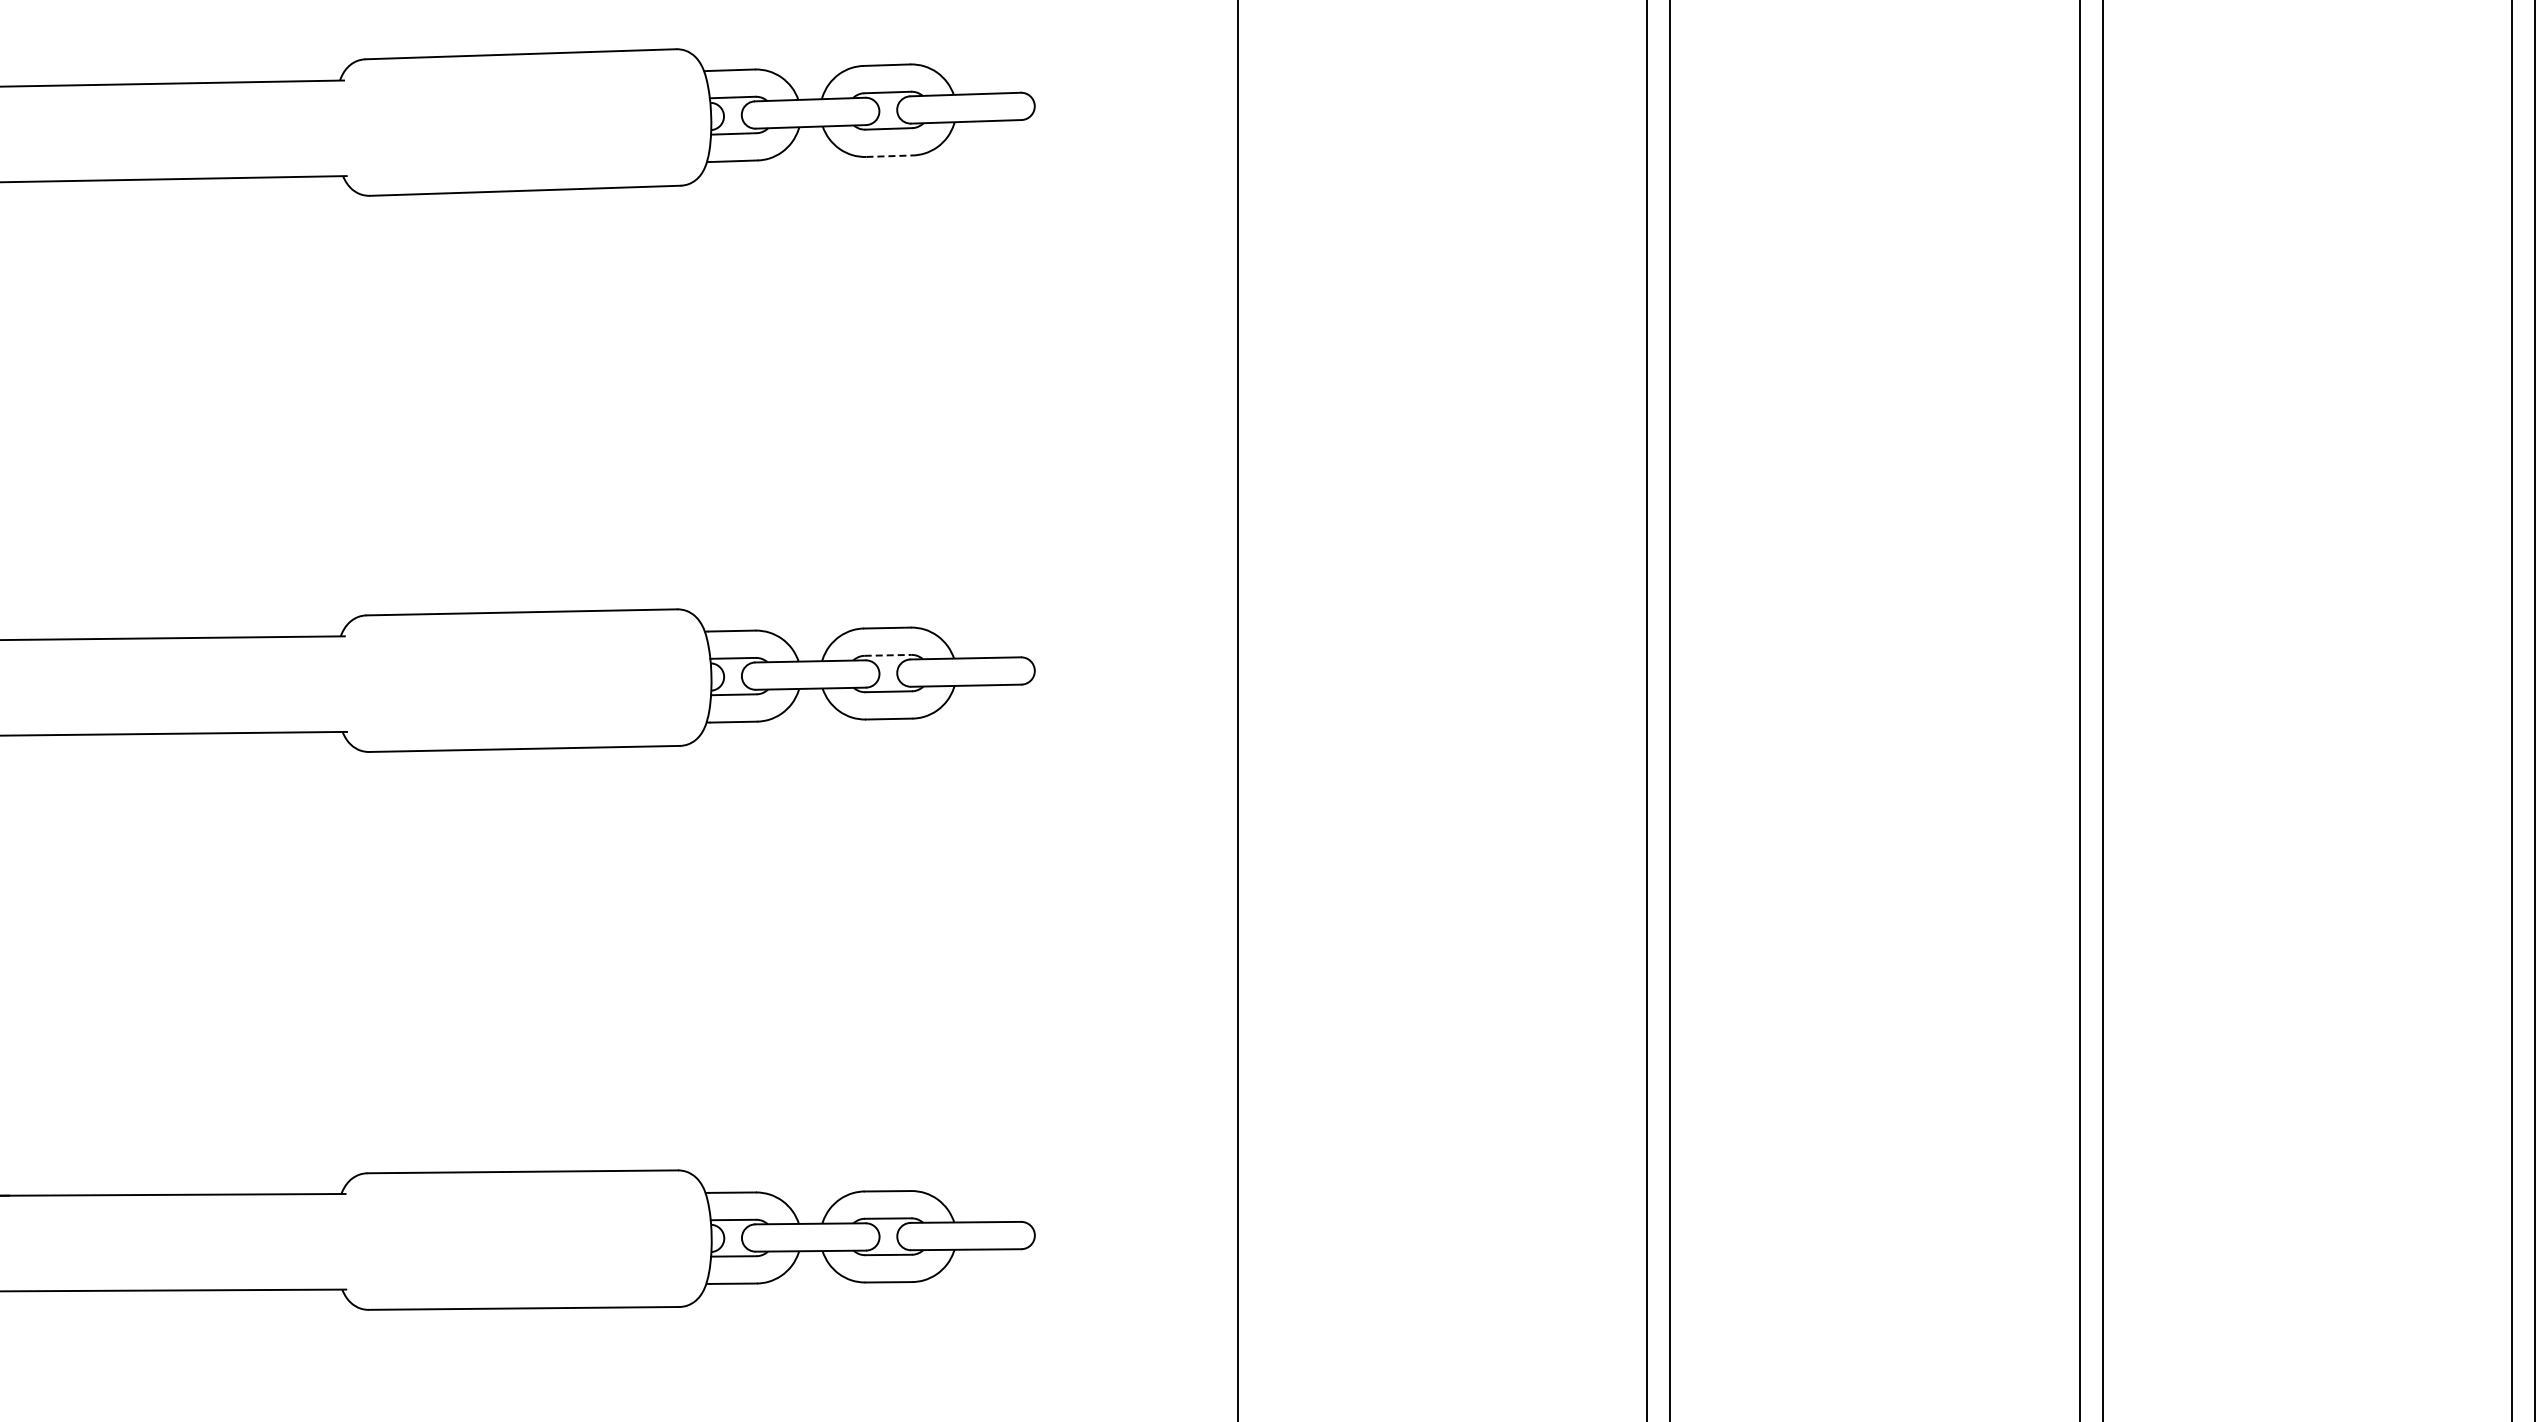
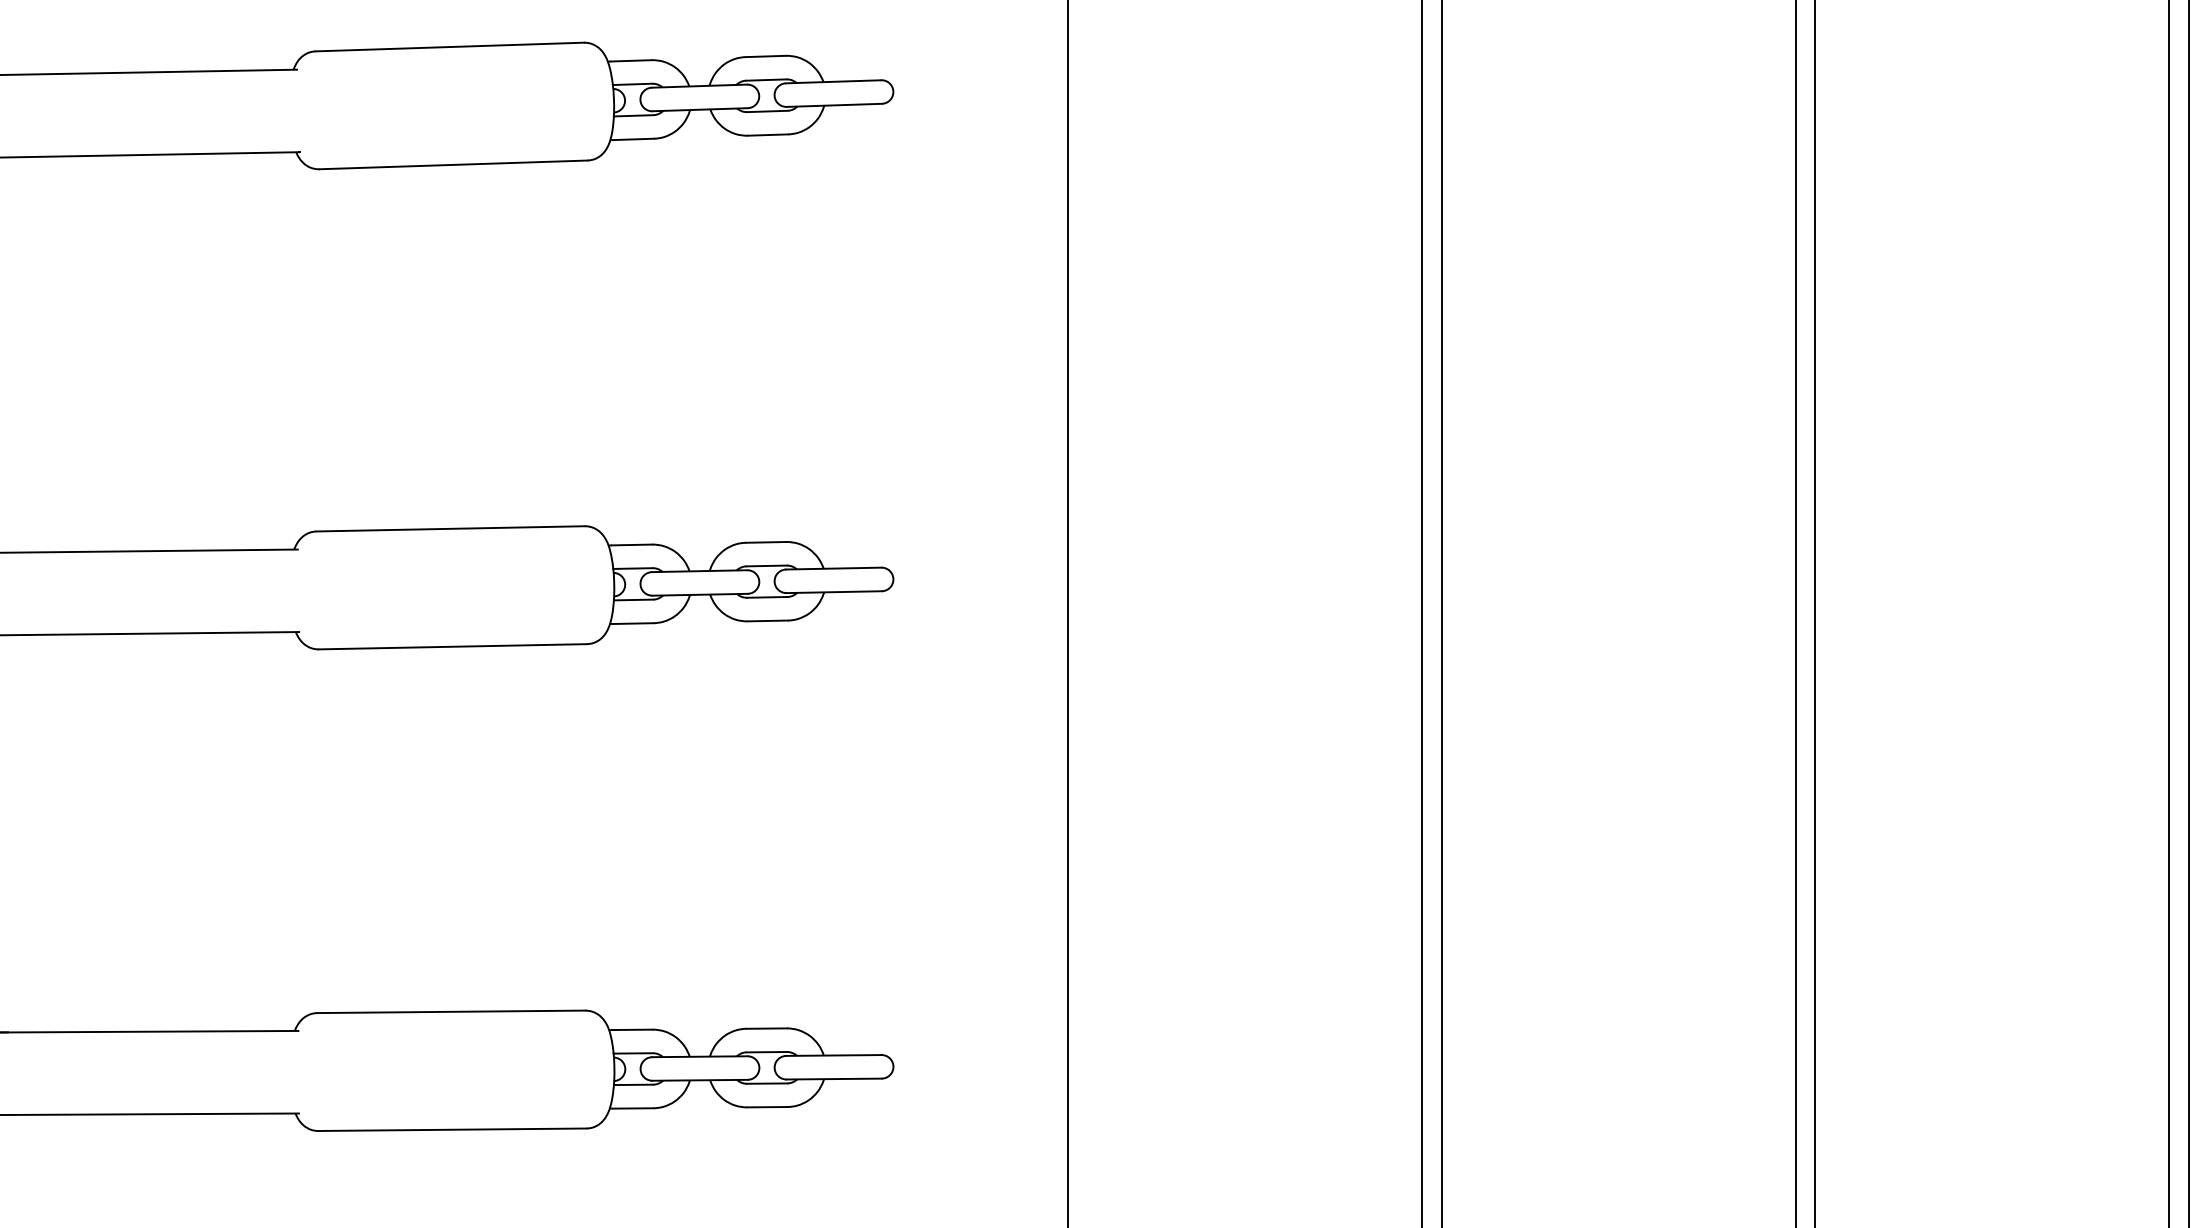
line: (890, 156) -> (768, 135), dashed -> solid
line: (888, 655) -> (767, 566), dashed -> solid

